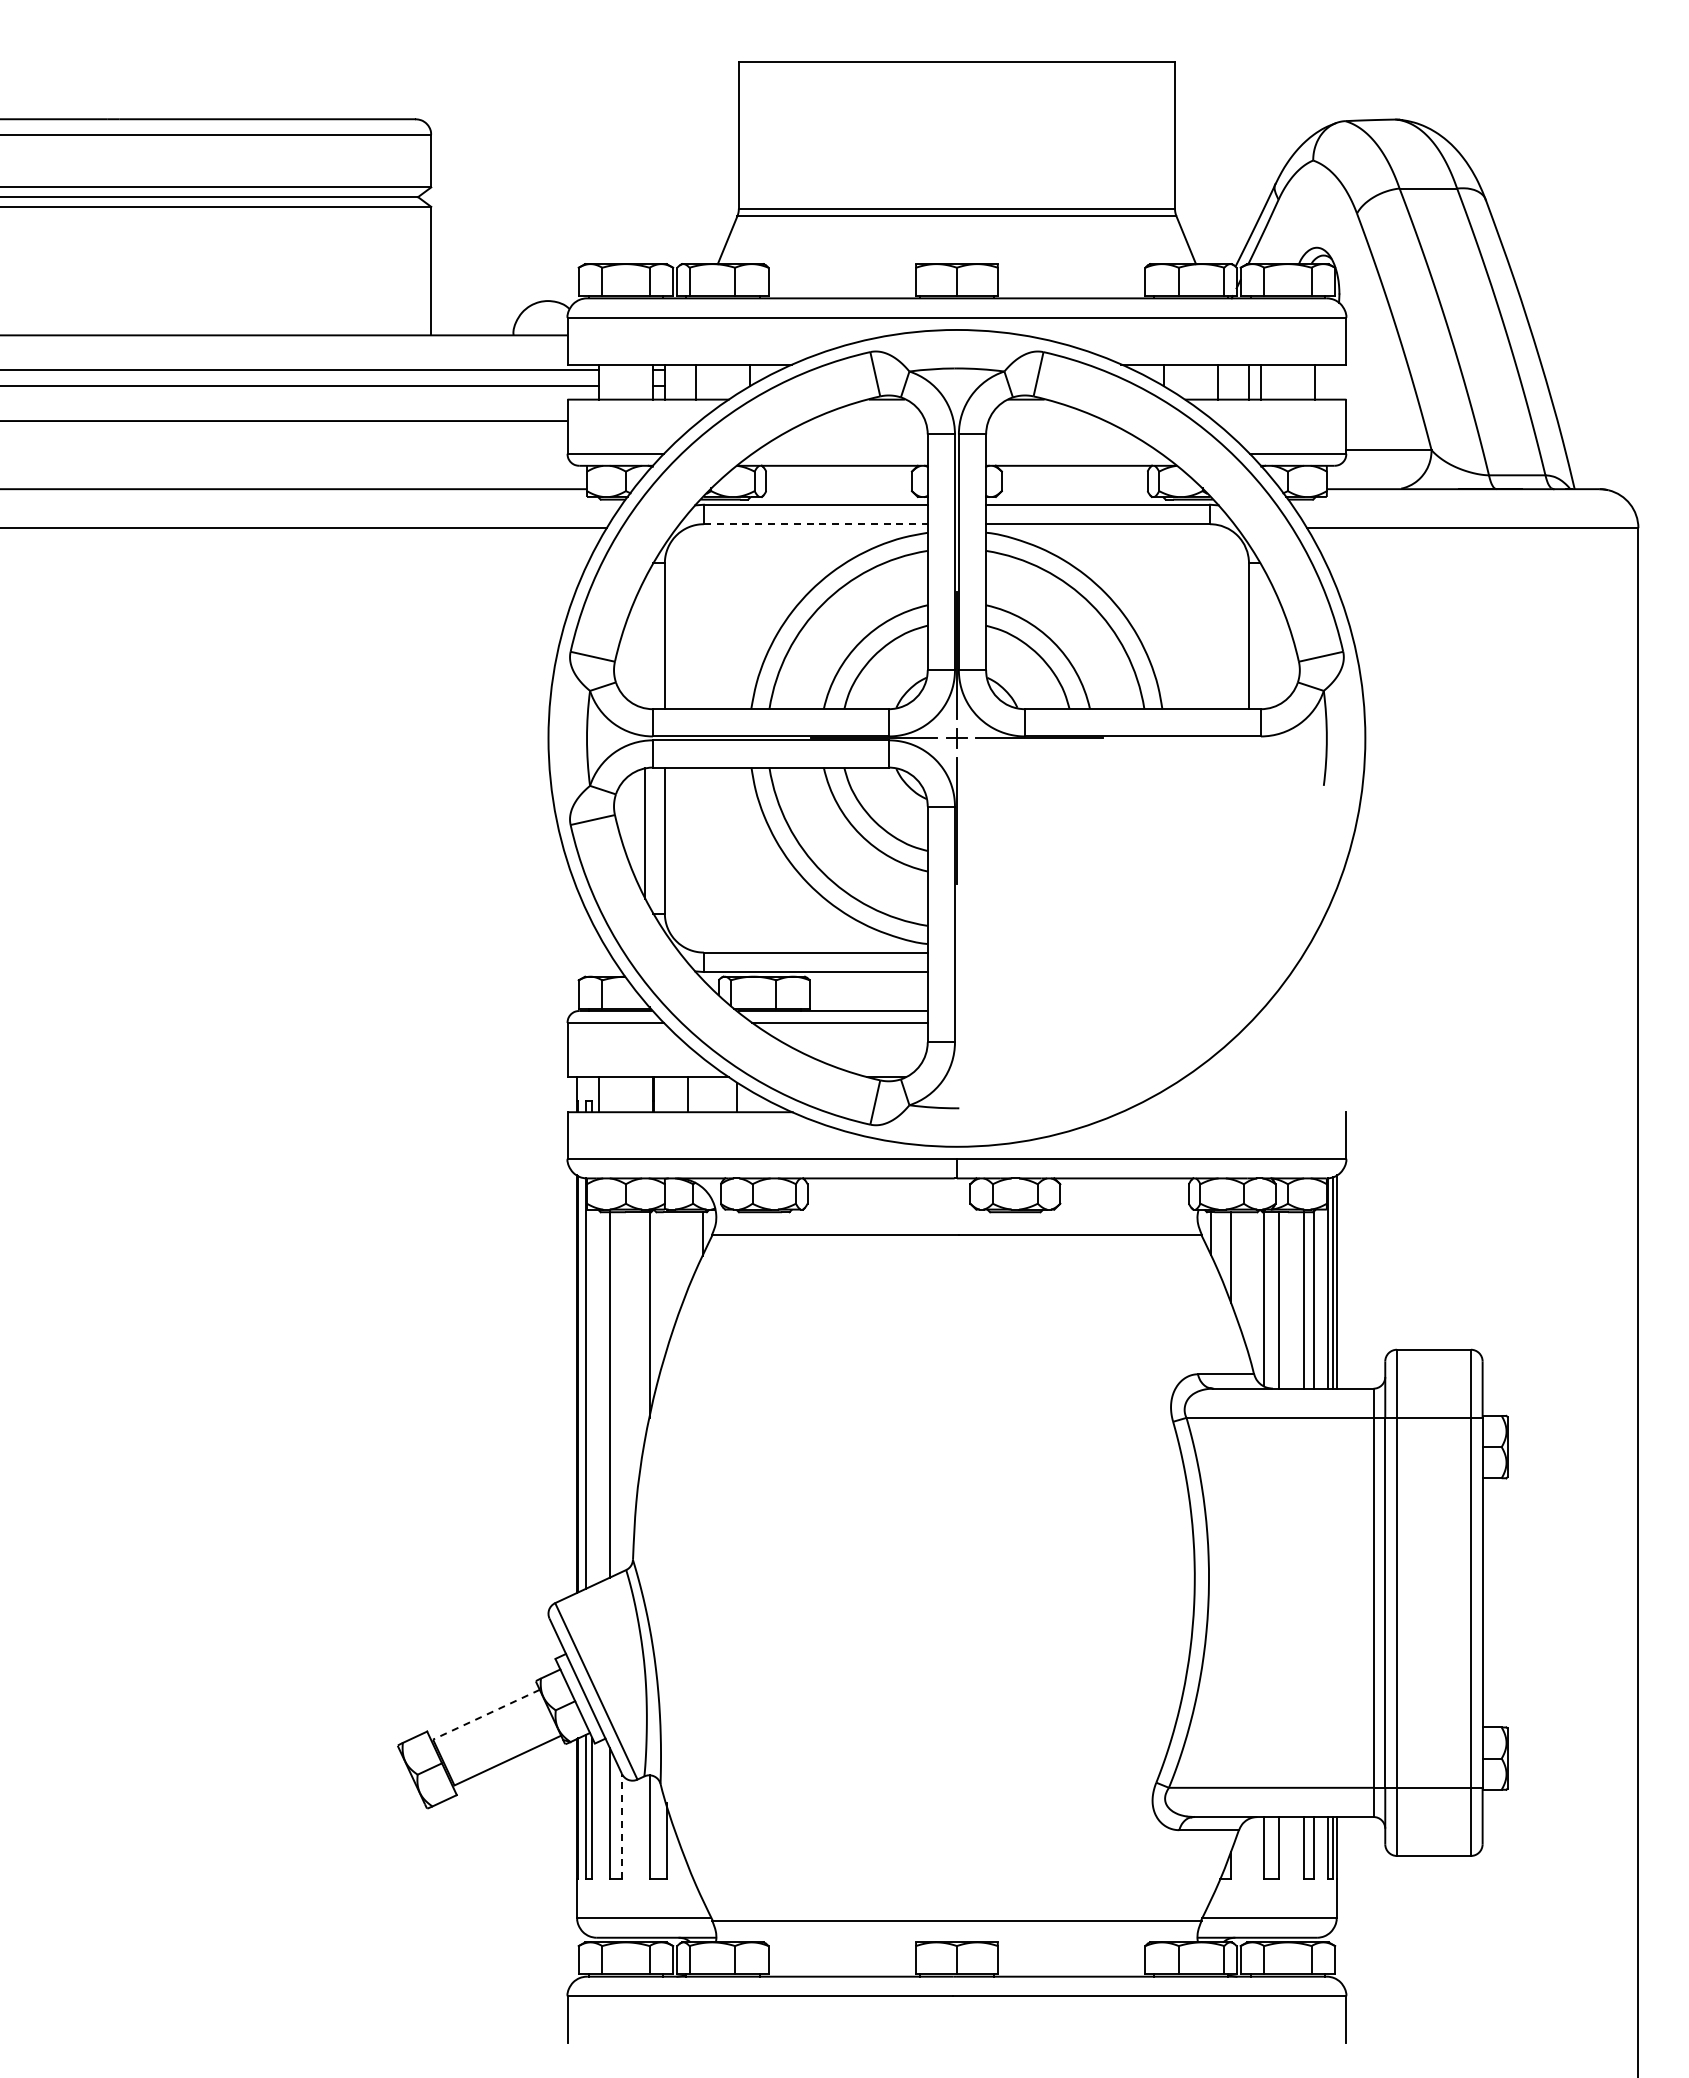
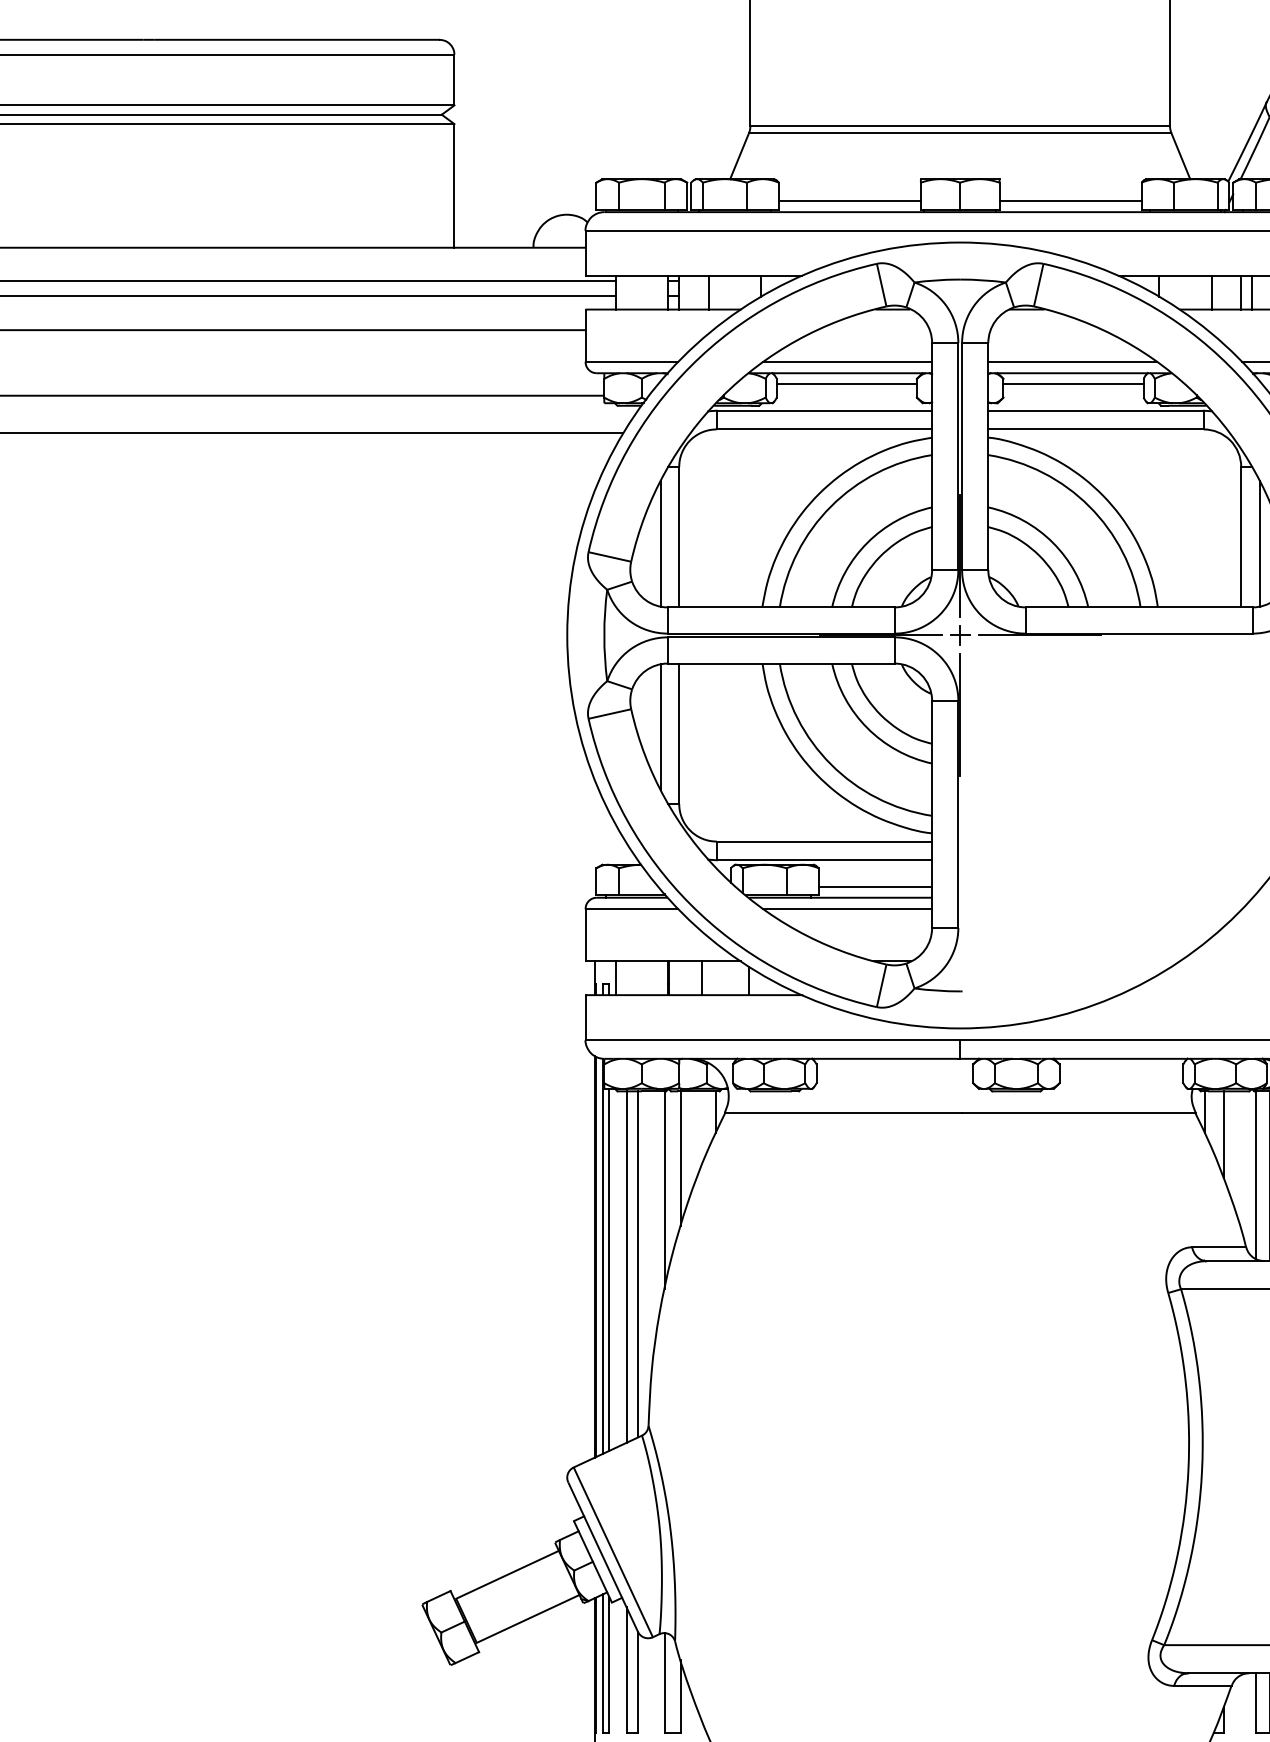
line: (842, 286) -> (850, 200), added
line: (1071, 286) -> (1070, 200), added
line: (839, 454) -> (847, 362), added
line: (1073, 454) -> (1072, 362), added
line: (838, 477) -> (846, 384), added
line: (1074, 477) -> (1073, 384), added
line: (815, 524) -> (824, 429), dashed -> solid
line: (645, 642) -> (660, 543), added
line: (1268, 642) -> (1259, 543), added
line: (868, 999) -> (875, 886), added
line: (666, 1282) -> (680, 1158), added
line: (622, 1391) -> (638, 1263), added
line: (592, 1397) -> (609, 1269), added
line: (486, 1714) -> (507, 1574), dashed -> solid
line: (622, 1826) -> (638, 1682), dashed -> solid

